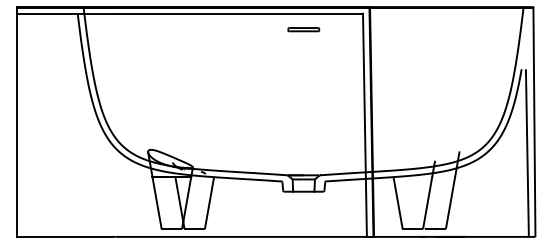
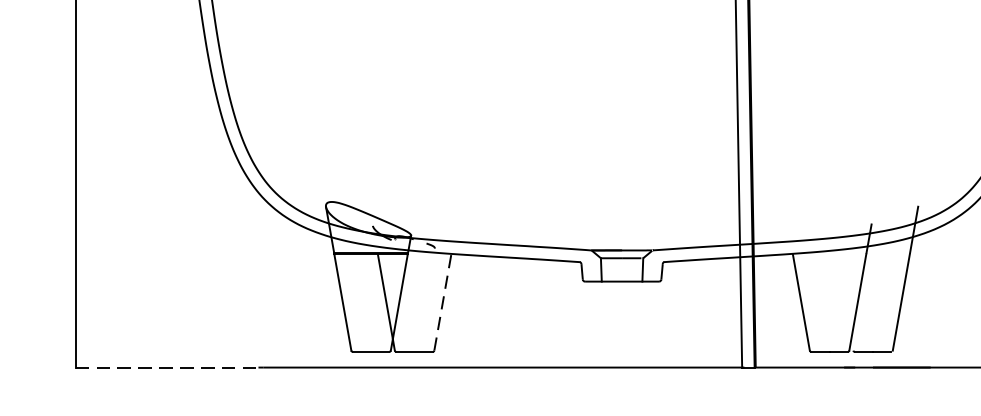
line: (209, 202) -> (442, 302), solid -> dashed
line: (65, 236) -> (168, 366), solid -> dashed

